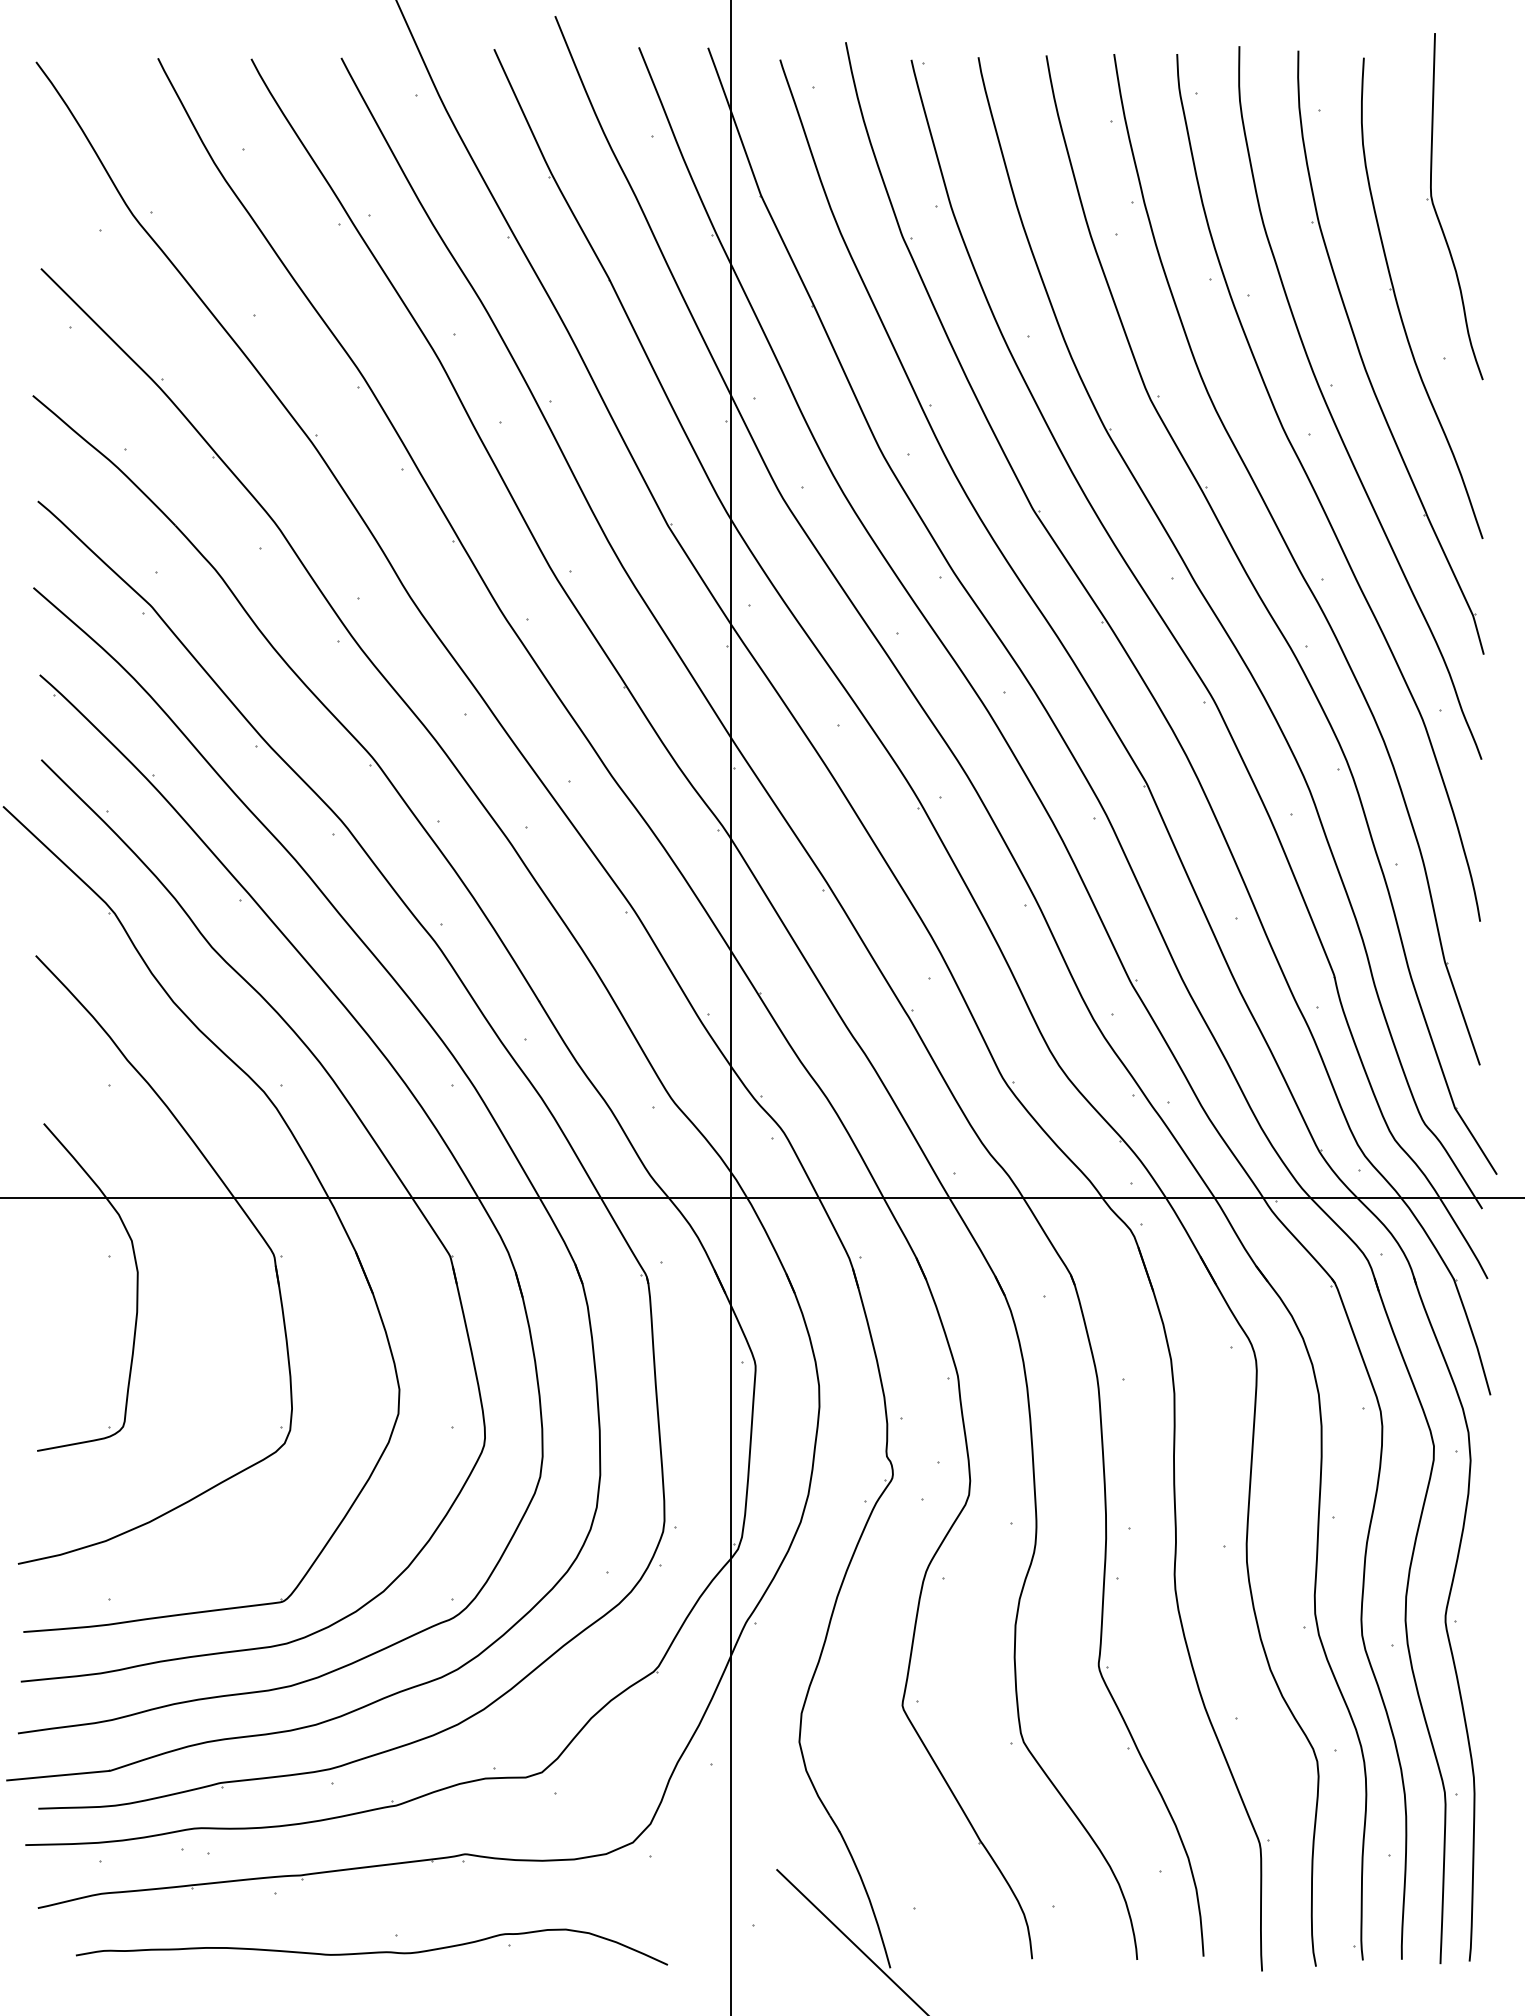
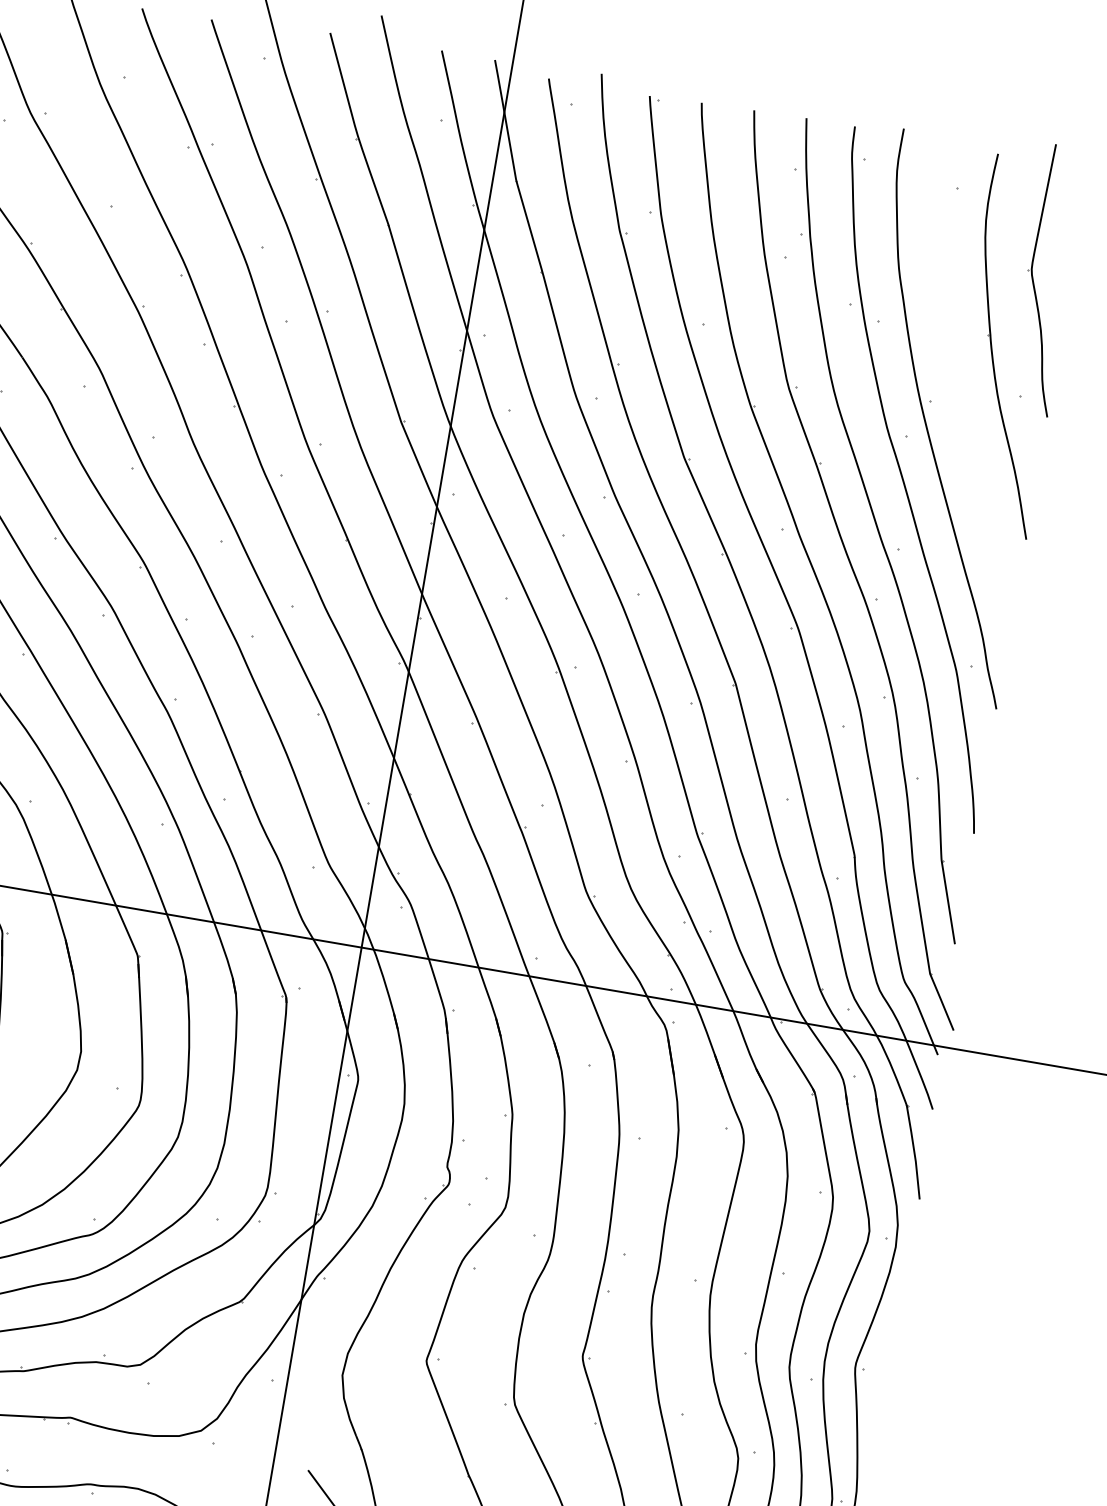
part: (1363, 360) -> (958, 386), removed

